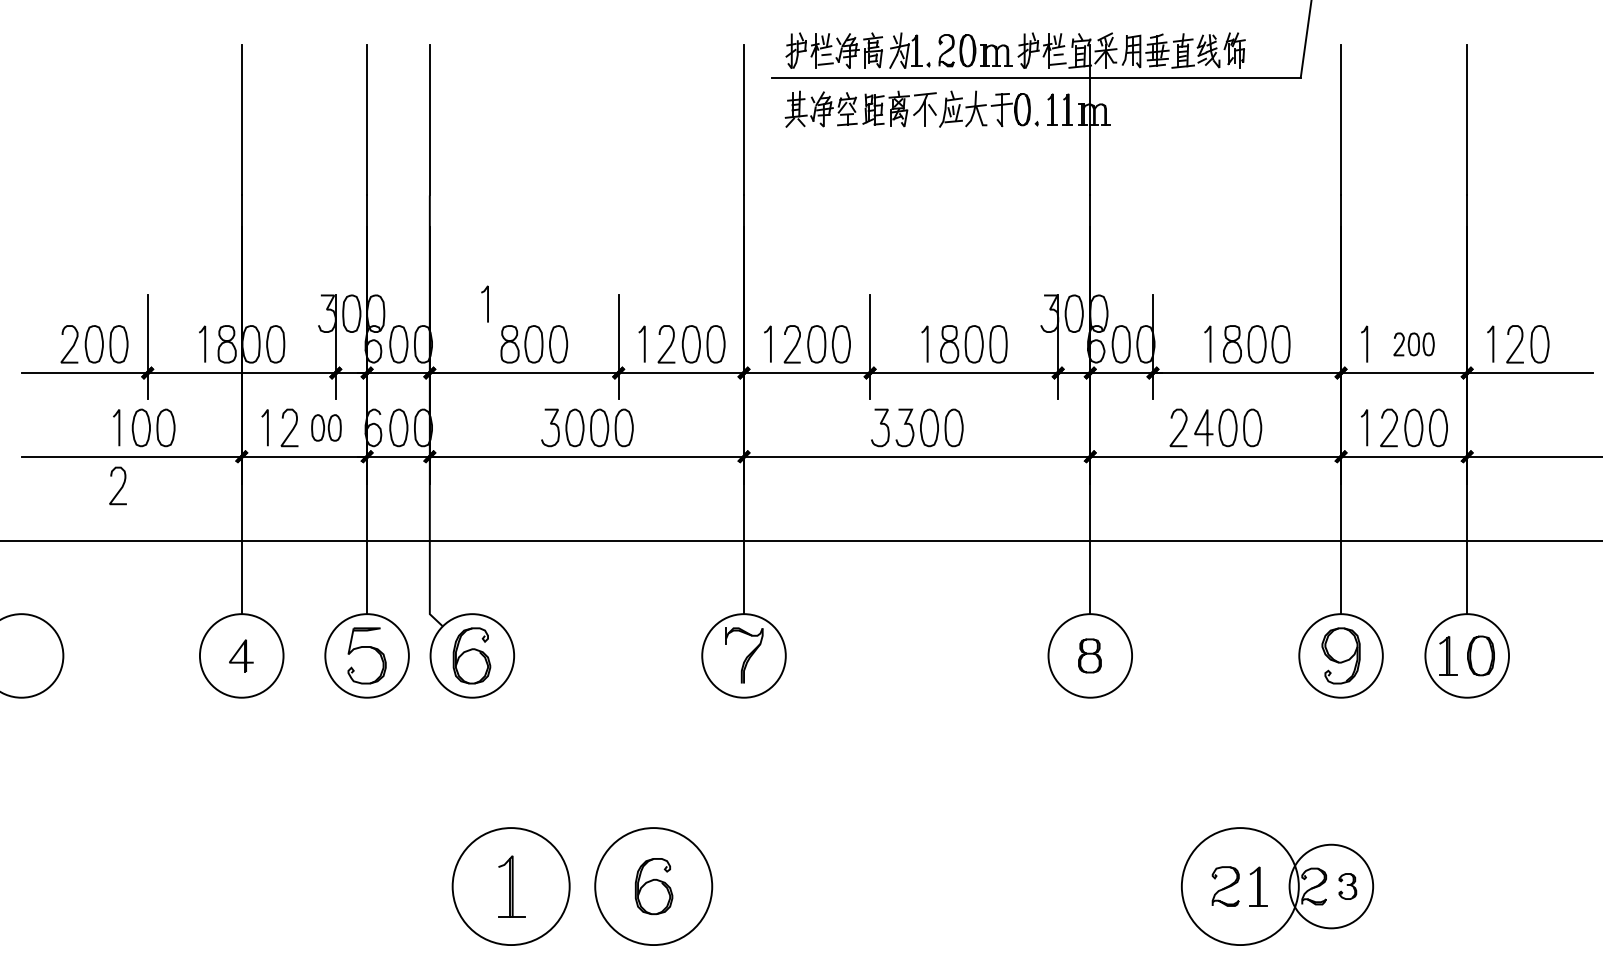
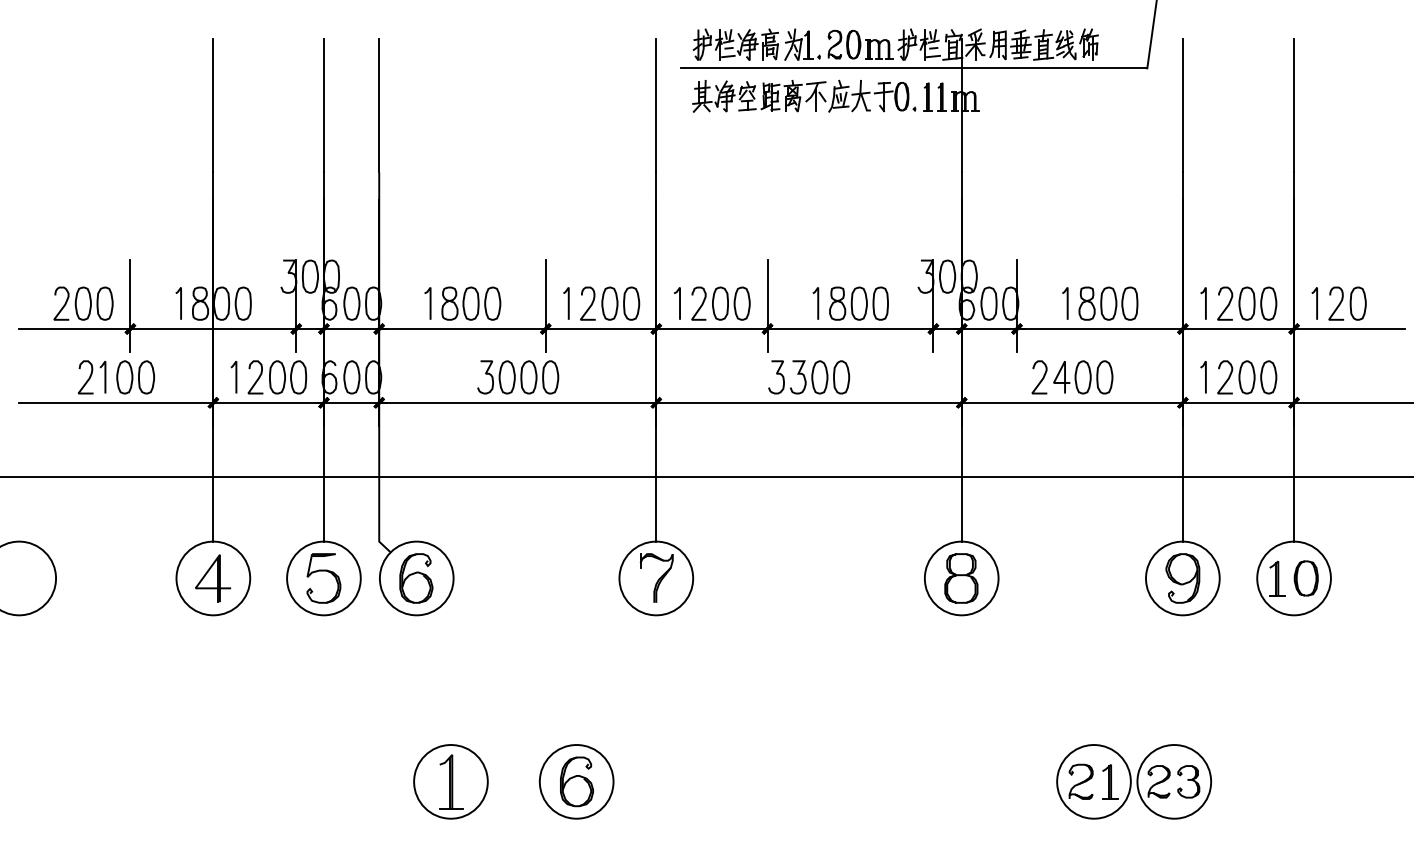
line: (487, 303) -> (430, 302), moved
part: (1413, 344) -> (1246, 303), size x1.67
part: (326, 427) -> (288, 377), size x1.43
curve: (120, 487) -> (87, 378), moved
part: (241, 655) -> (213, 578), size x1.67
part: (1089, 655) -> (960, 578), size x1.67
circle: (510, 886) -> (450, 781), size x0.71
circle: (653, 886) -> (576, 781), size x0.71
circle: (1240, 886) -> (1094, 781), size x0.71
part: (1347, 886) -> (1188, 781), size x1.43

